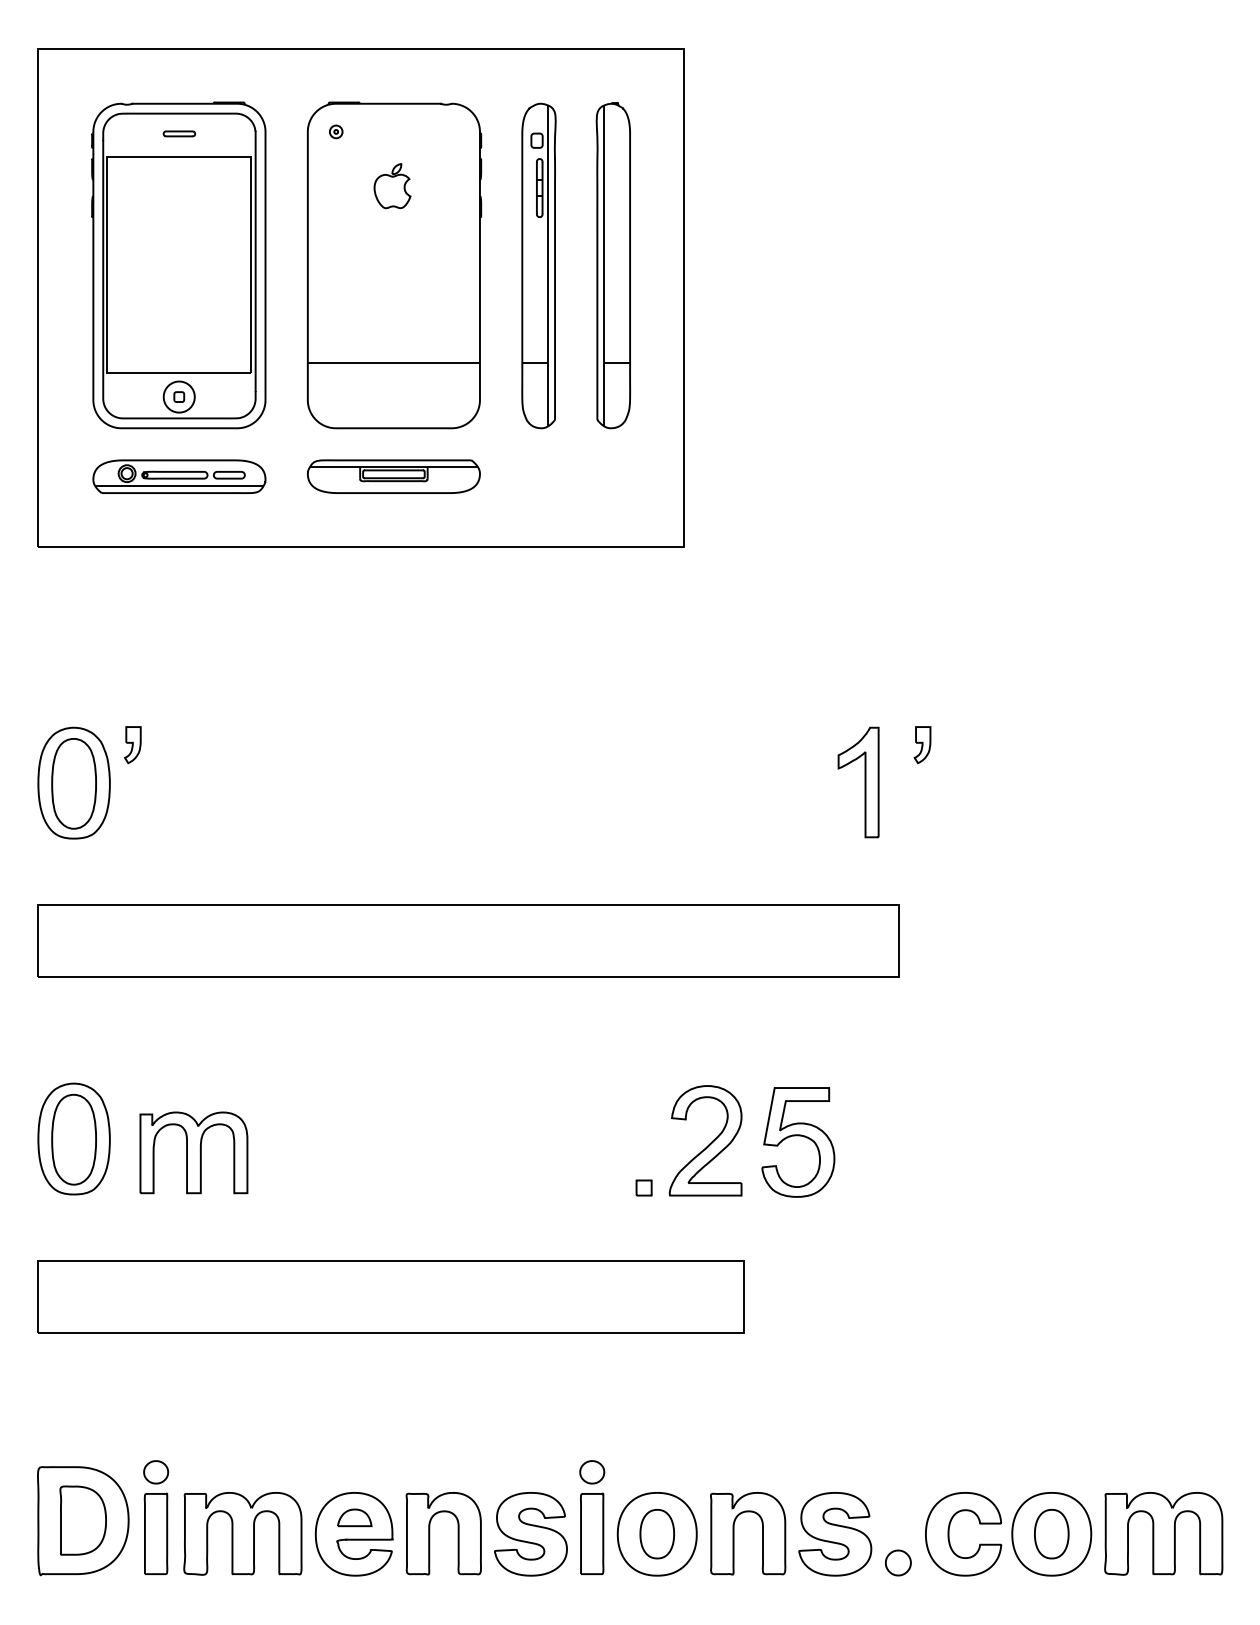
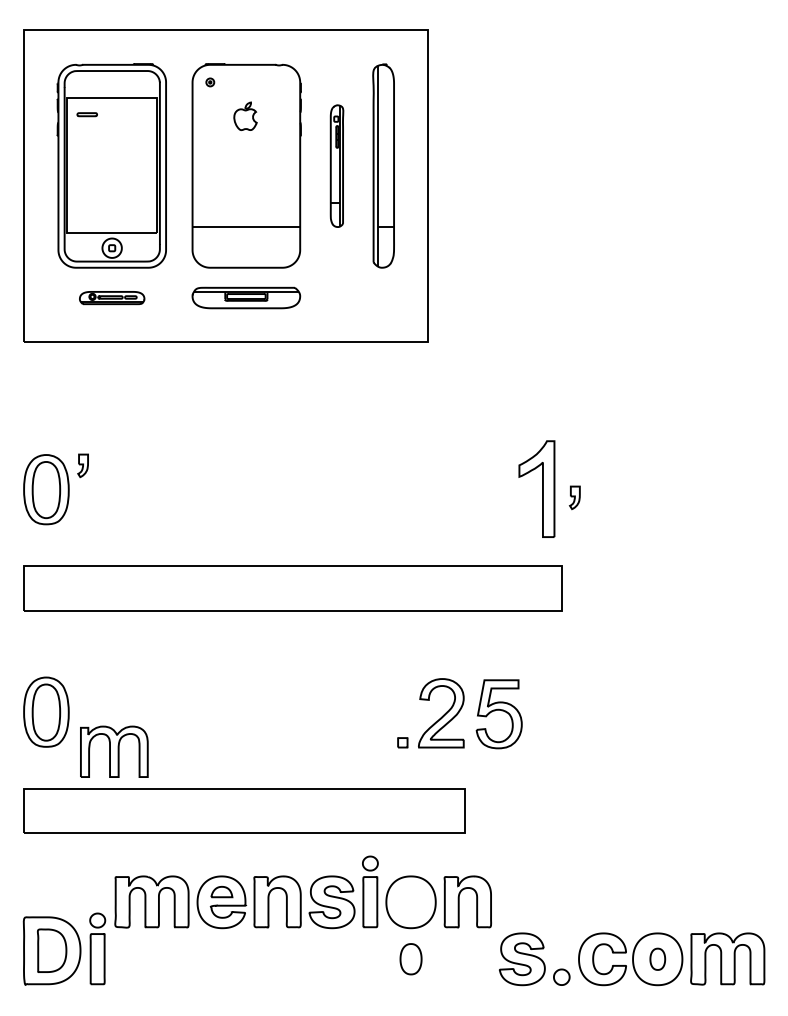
part: (178, 133) -> (86, 114), moved
part: (538, 264) -> (336, 165), size x0.6
part: (178, 475) -> (111, 297), size x0.6
part: (921, 744) -> (574, 497), moved
part: (857, 782) -> (536, 489), size x1.4
part: (194, 1152) -> (114, 751), moved
part: (483, 1518) -> (302, 892), moved
part: (1051, 1534) -> (657, 959), size x0.7

